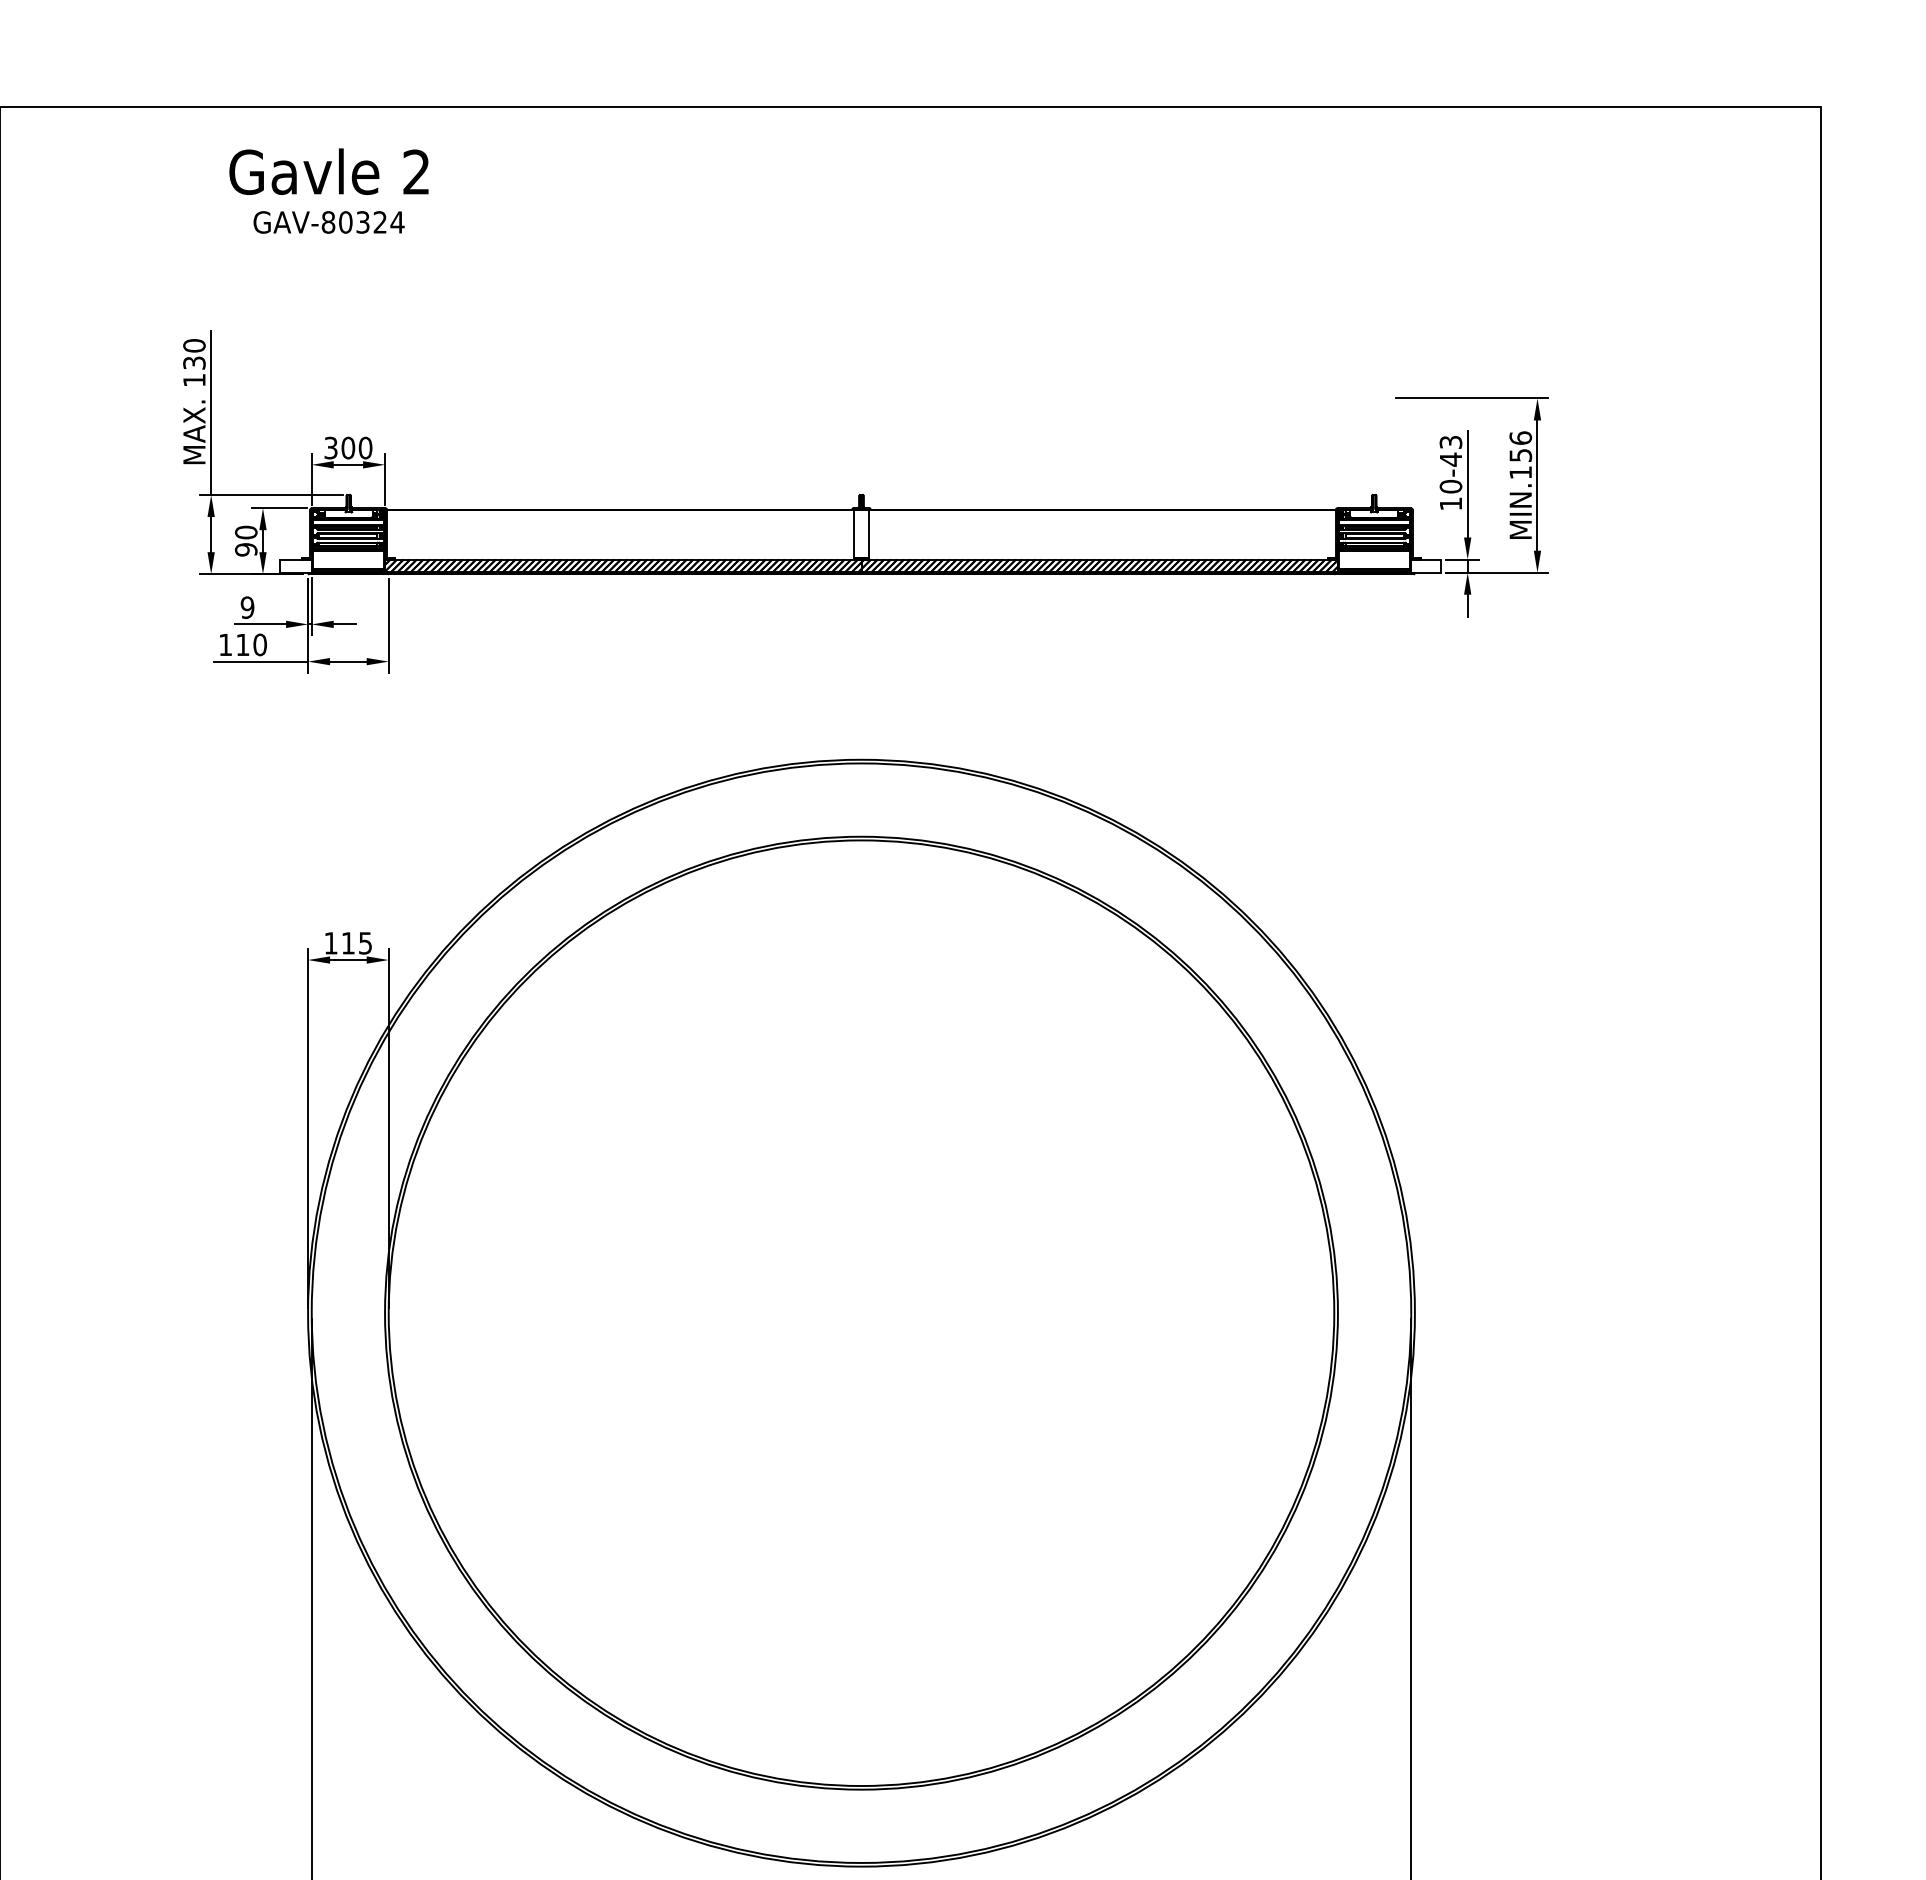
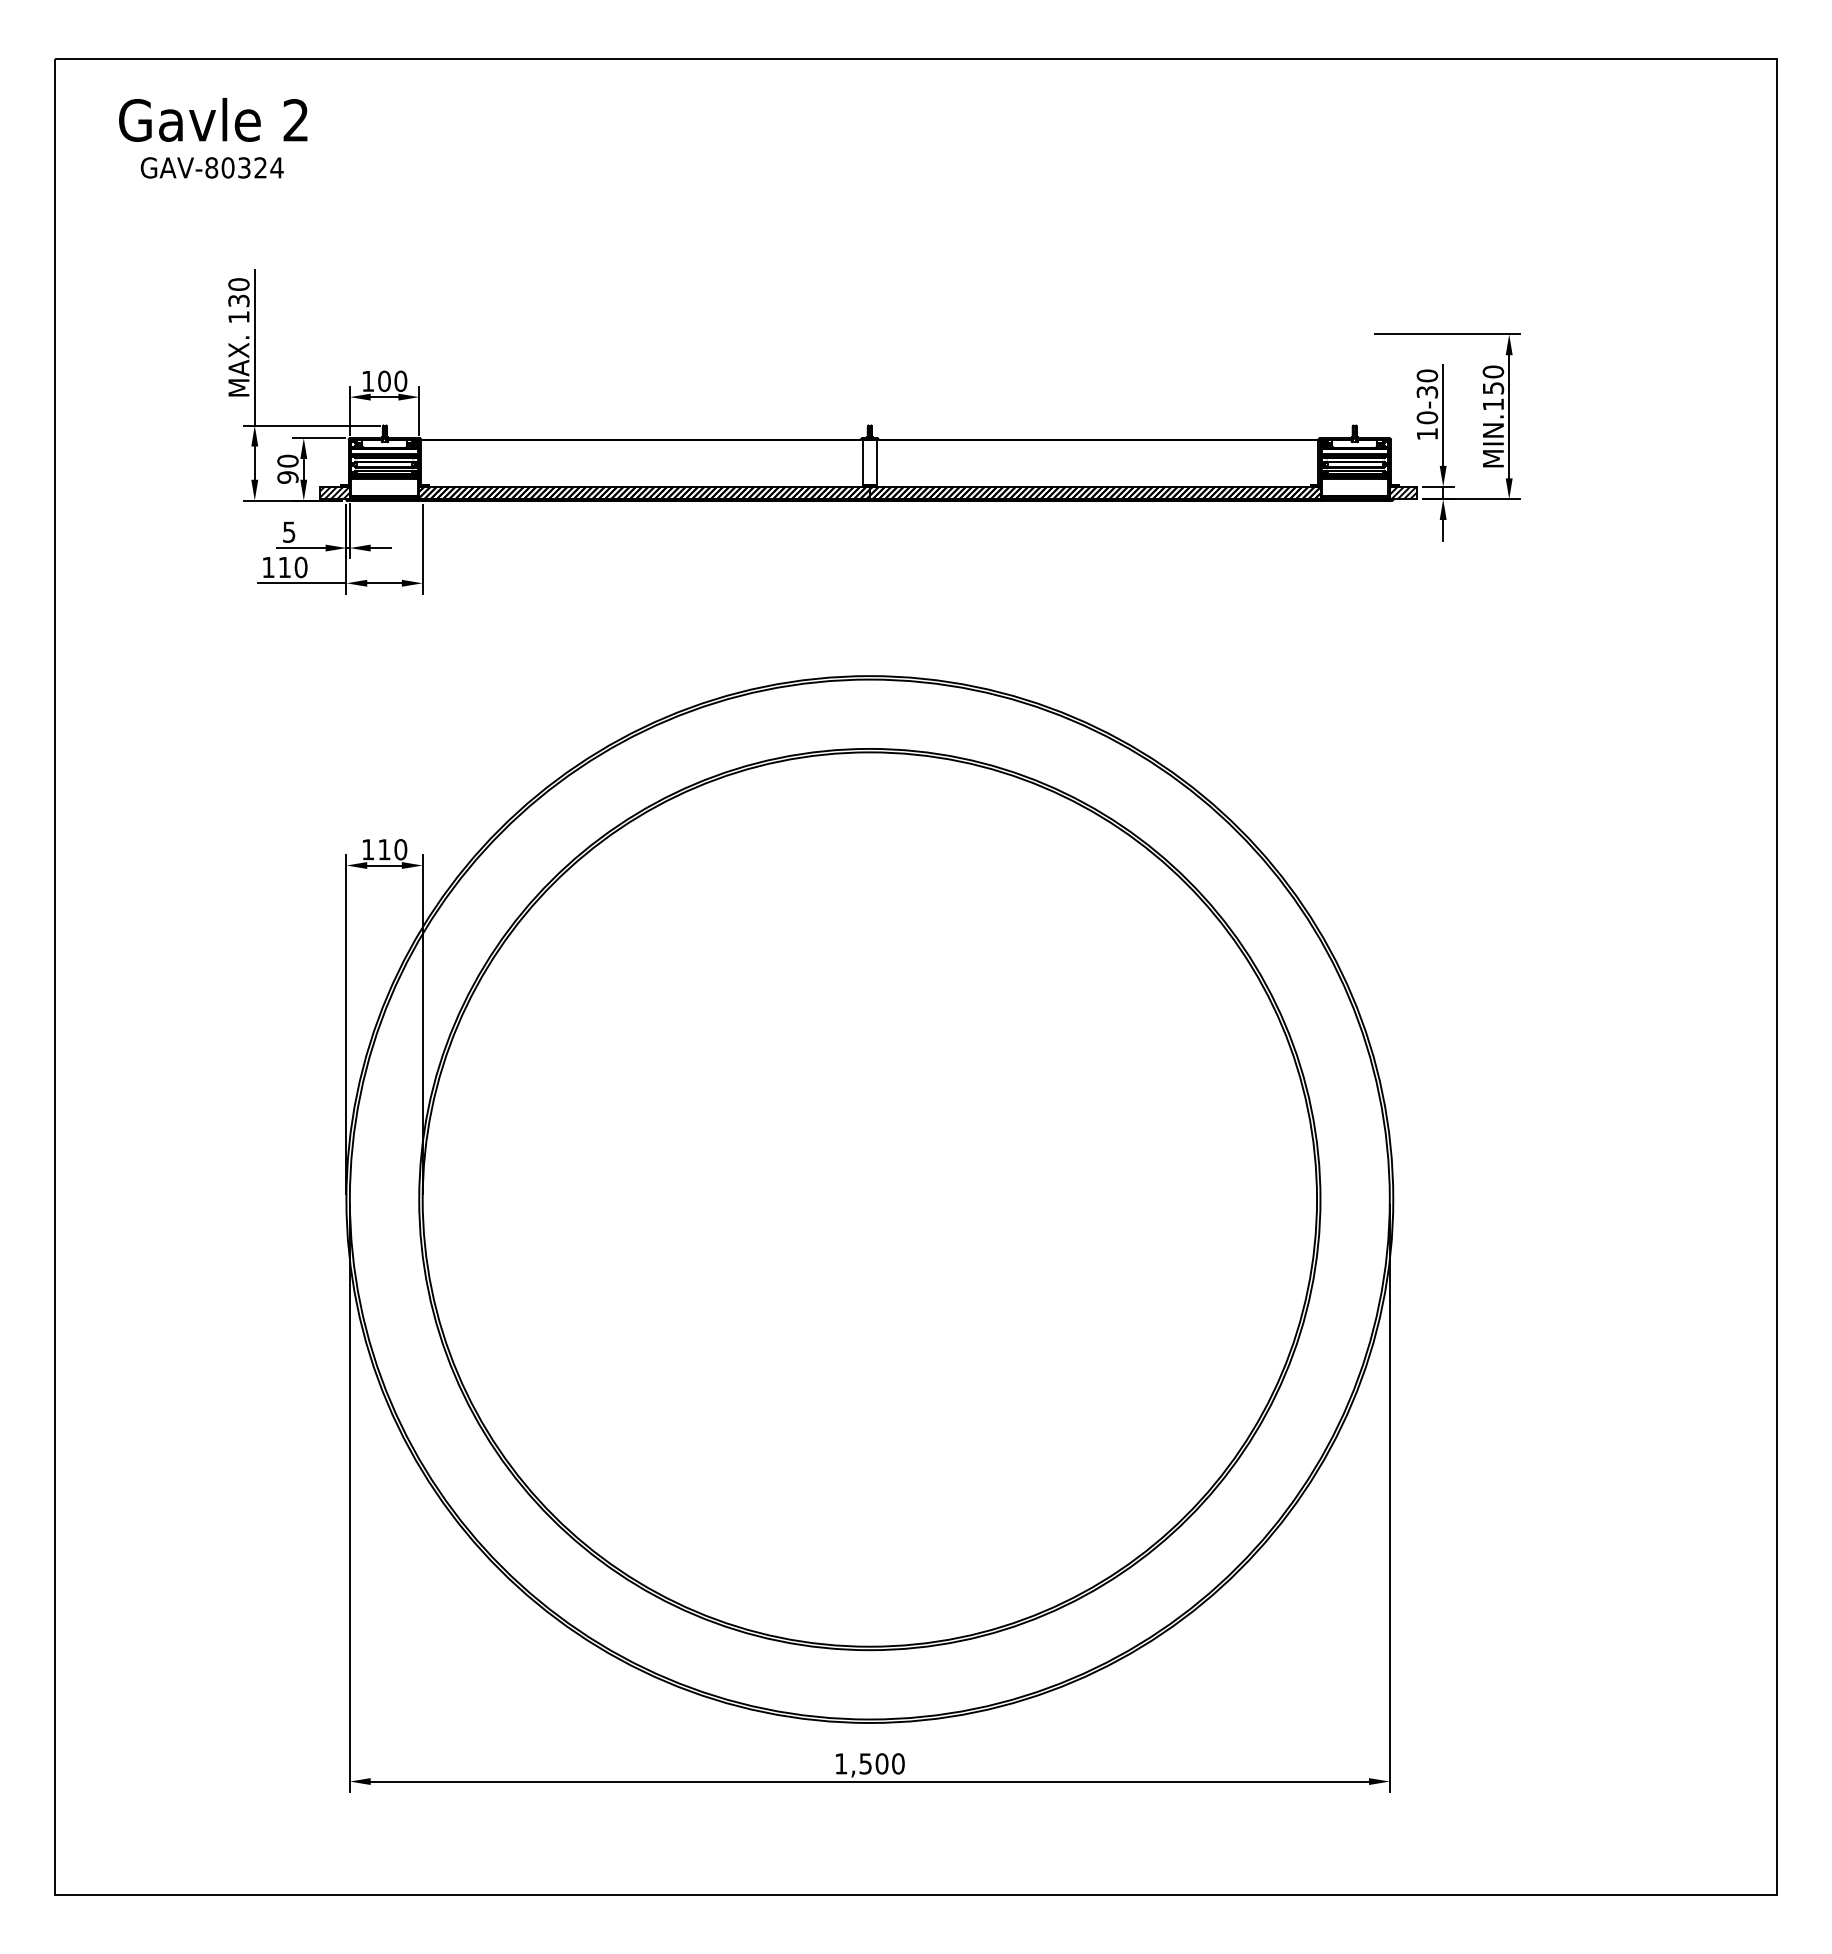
text: (329, 171) -> (213, 119), moved
text: (329, 222) -> (212, 167), moved
text: (1519, 437) -> (1492, 371), MIN.156 -> MIN.150
text: (331, 448) -> (368, 381), 300 -> 100
text: (1451, 451) -> (1427, 384), 10-43 -> 10-30
hatch: (295, 565) -> (334, 492), added
hatch: (1425, 565) -> (1403, 492), added
text: (246, 606) -> (288, 531), 9 -> 5
text: (365, 943) -> (400, 849), 115 -> 110

